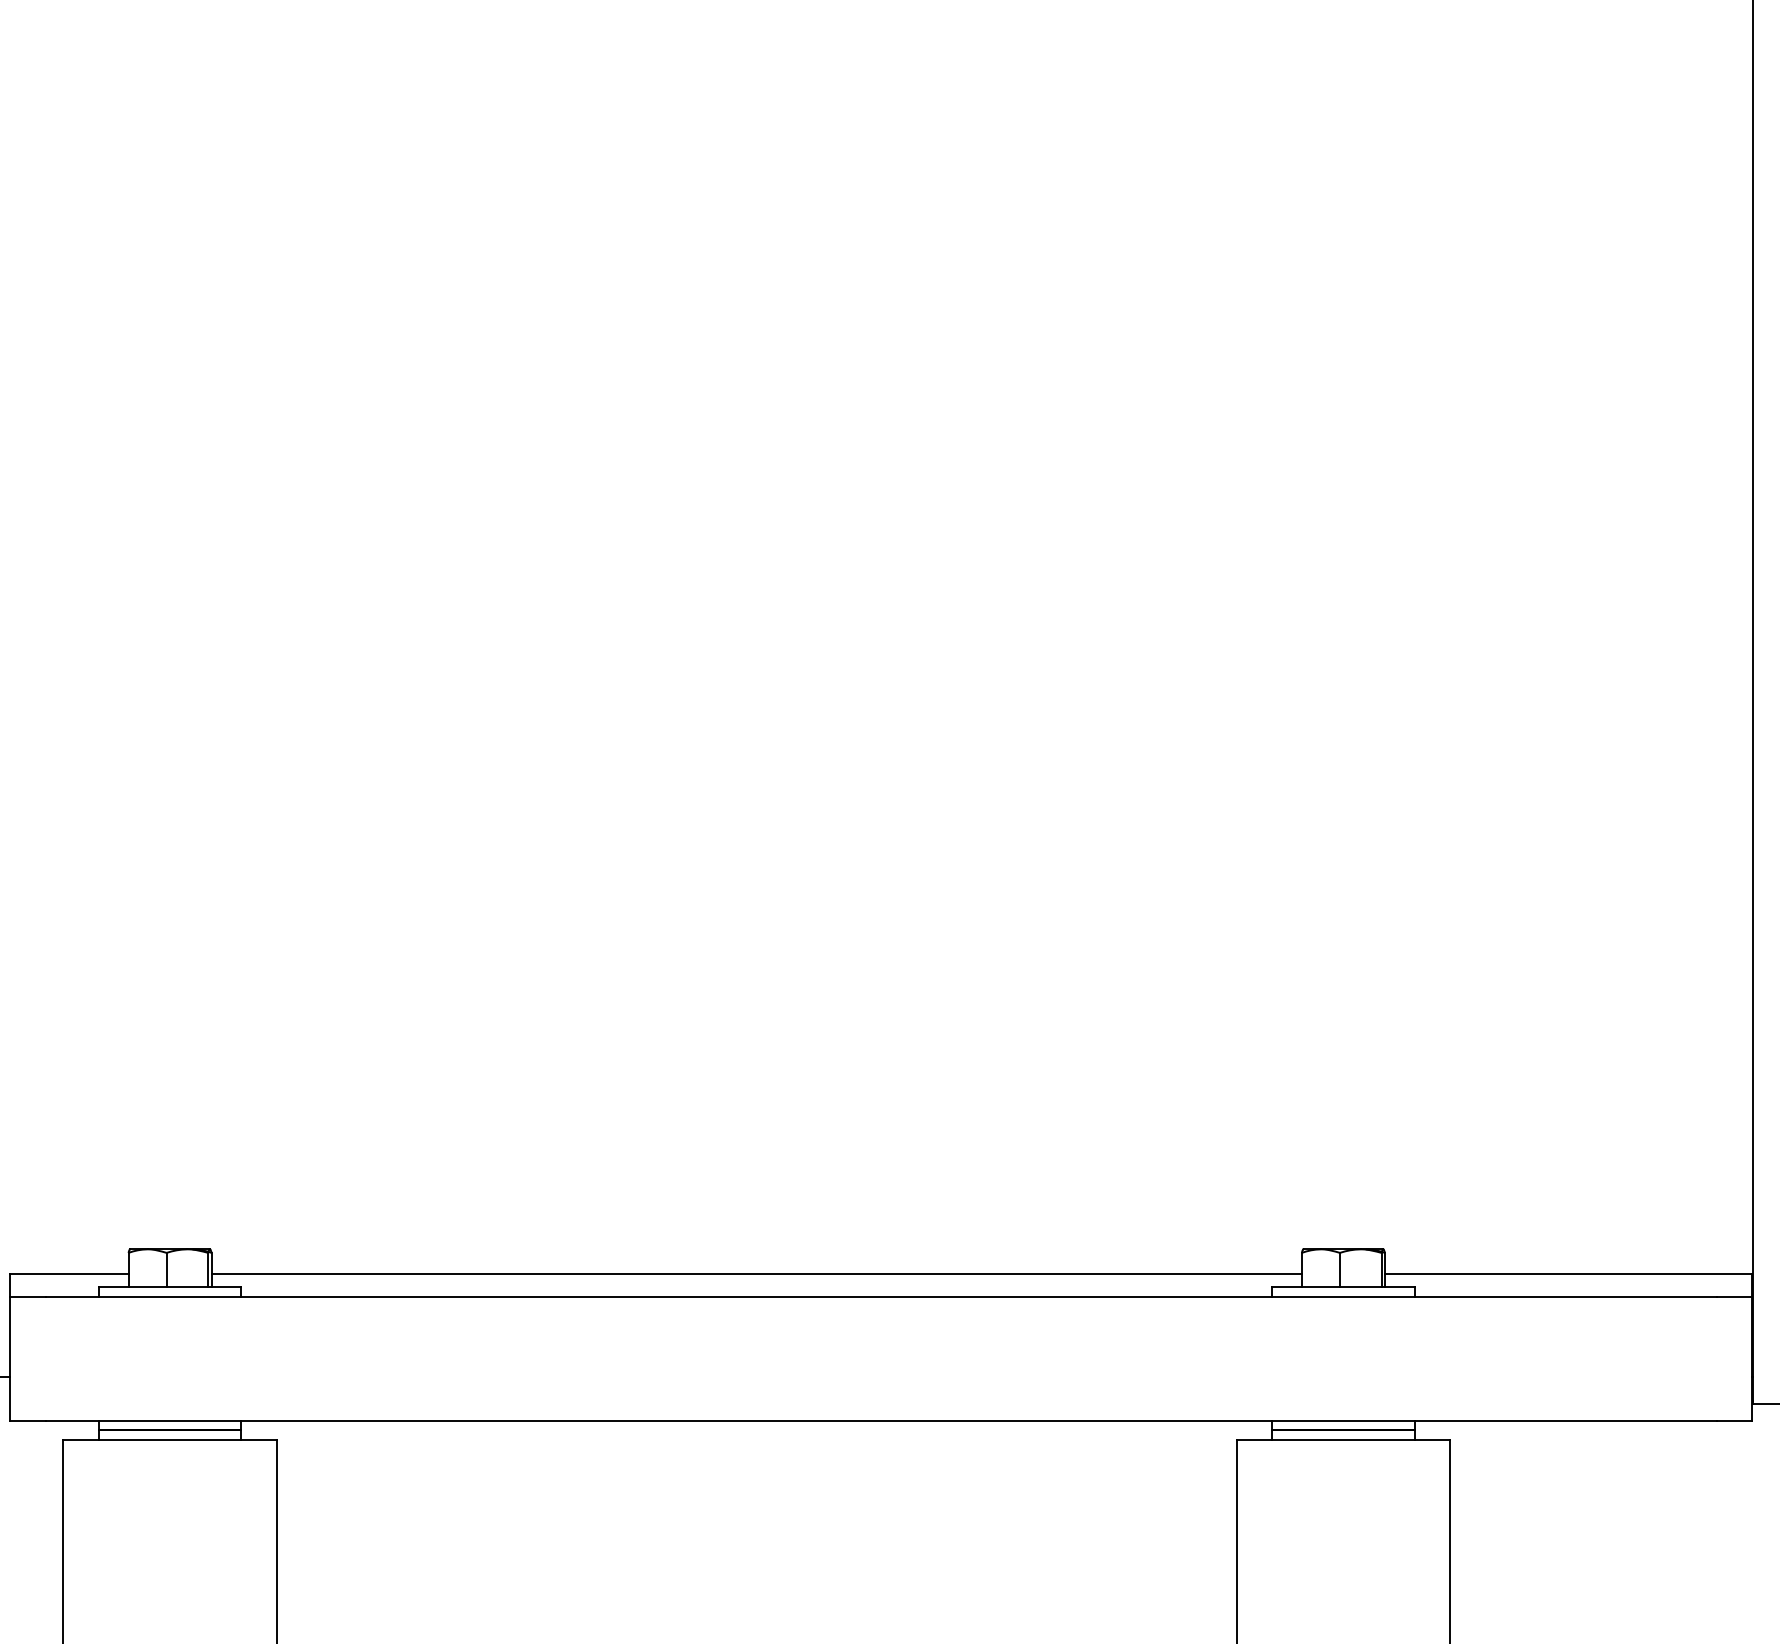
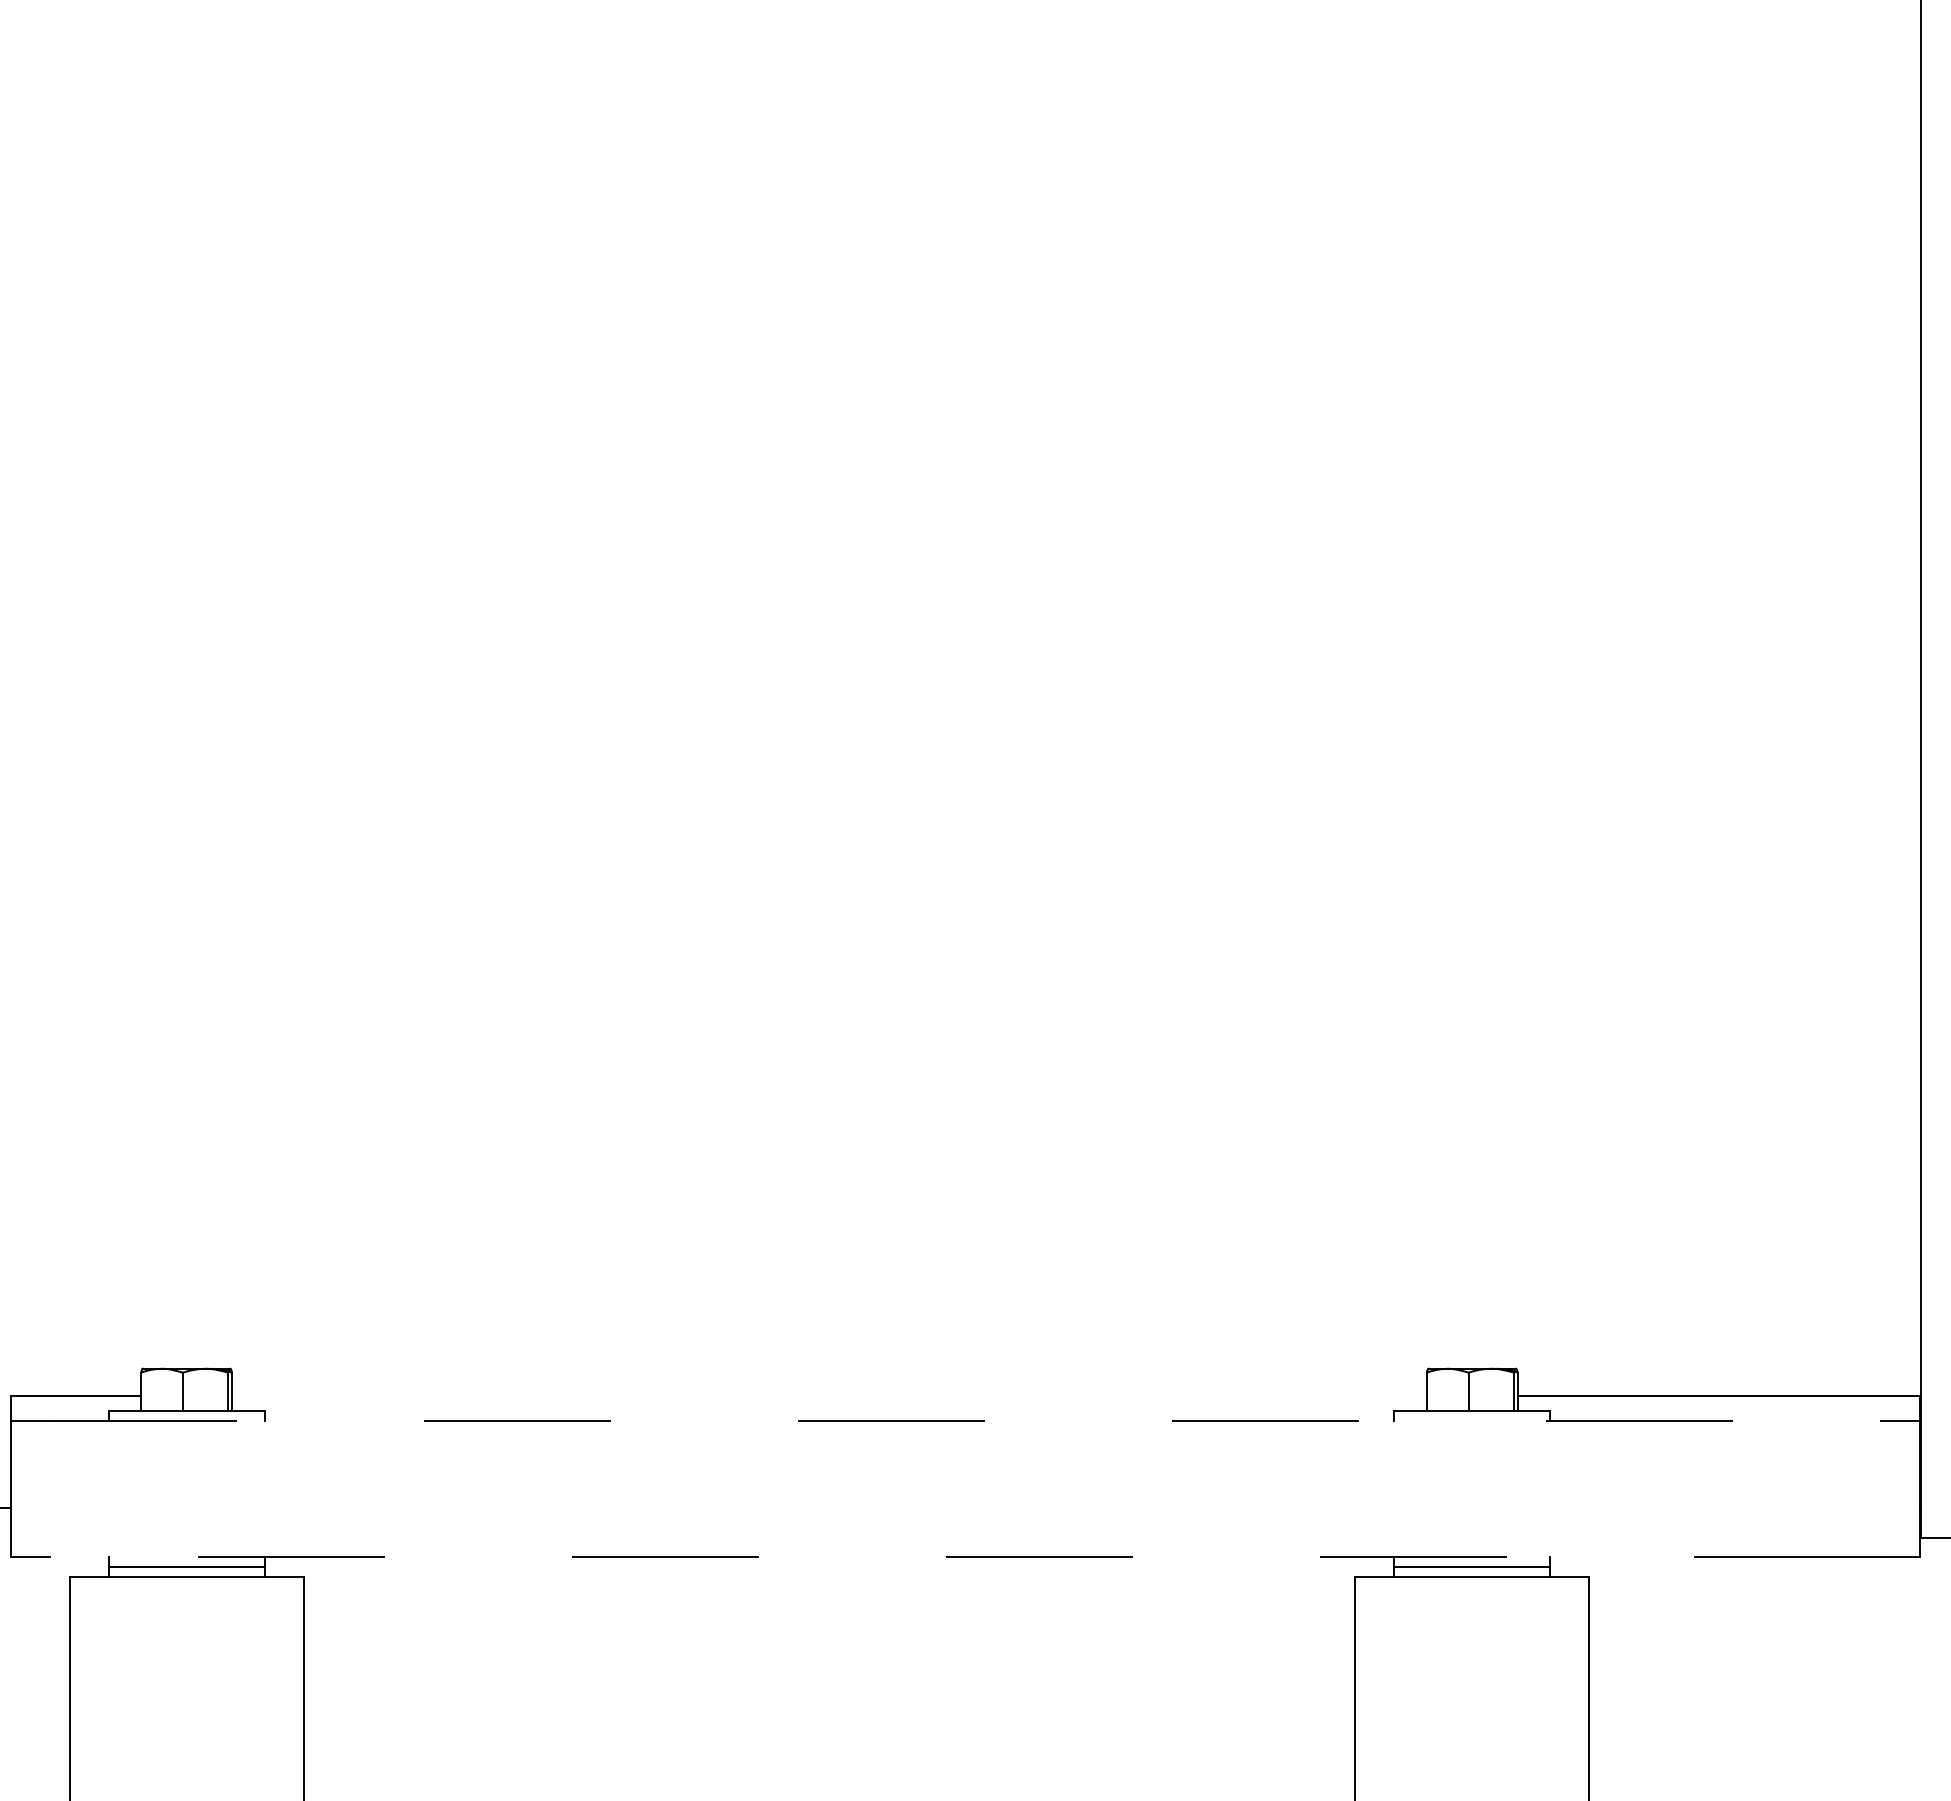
line: (756, 1273) -> (829, 1395), removed
line: (881, 1296) -> (966, 1420), solid -> dashed
line: (881, 1421) -> (966, 1557), solid -> dashed

